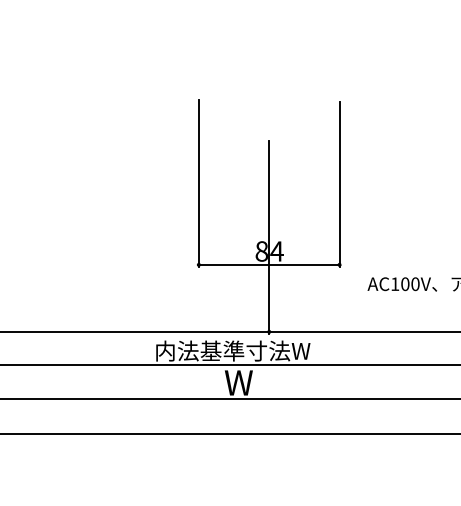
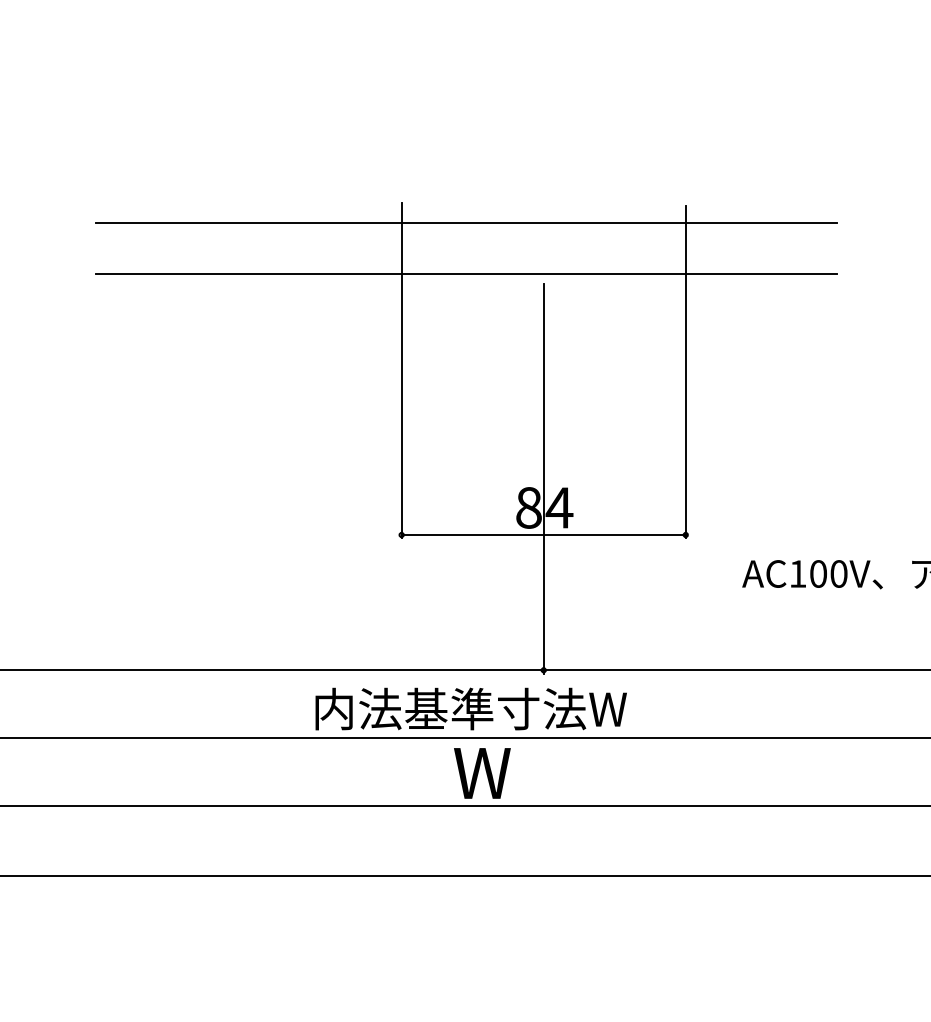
line: (230, 110) -> (465, 223), added
line: (230, 135) -> (465, 273), added

